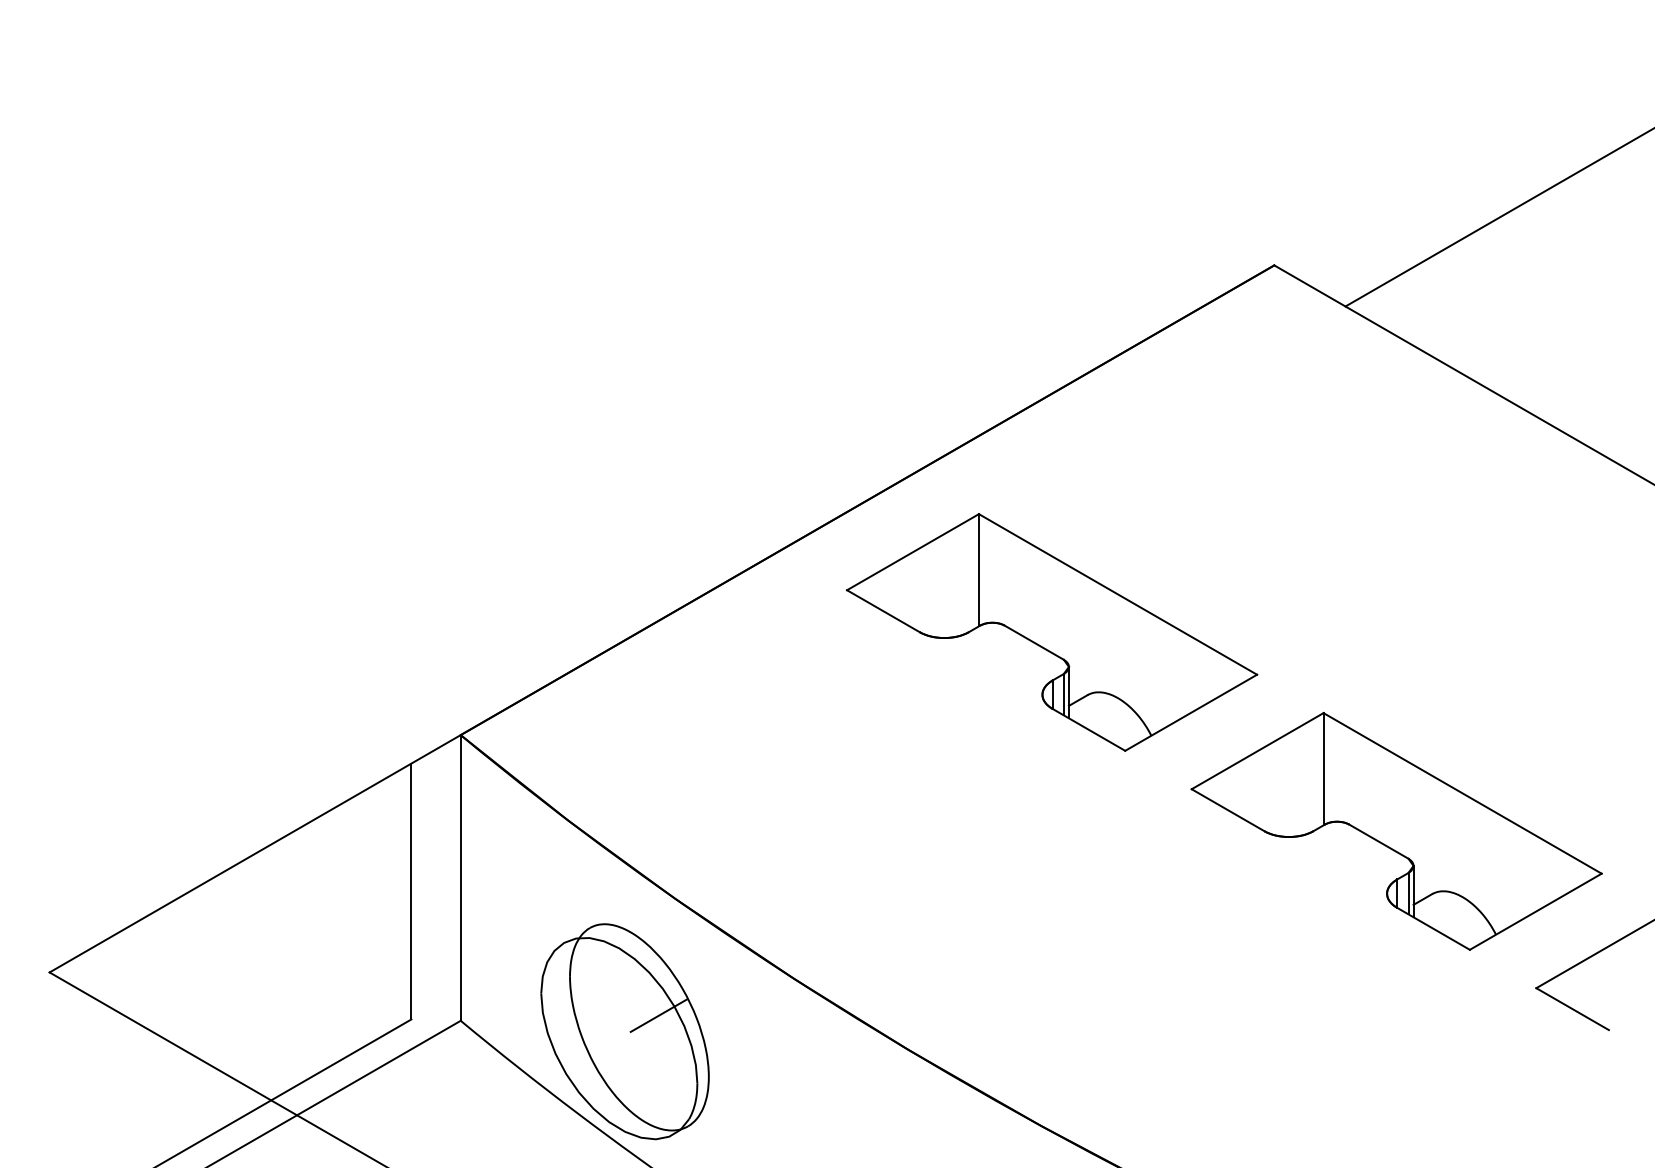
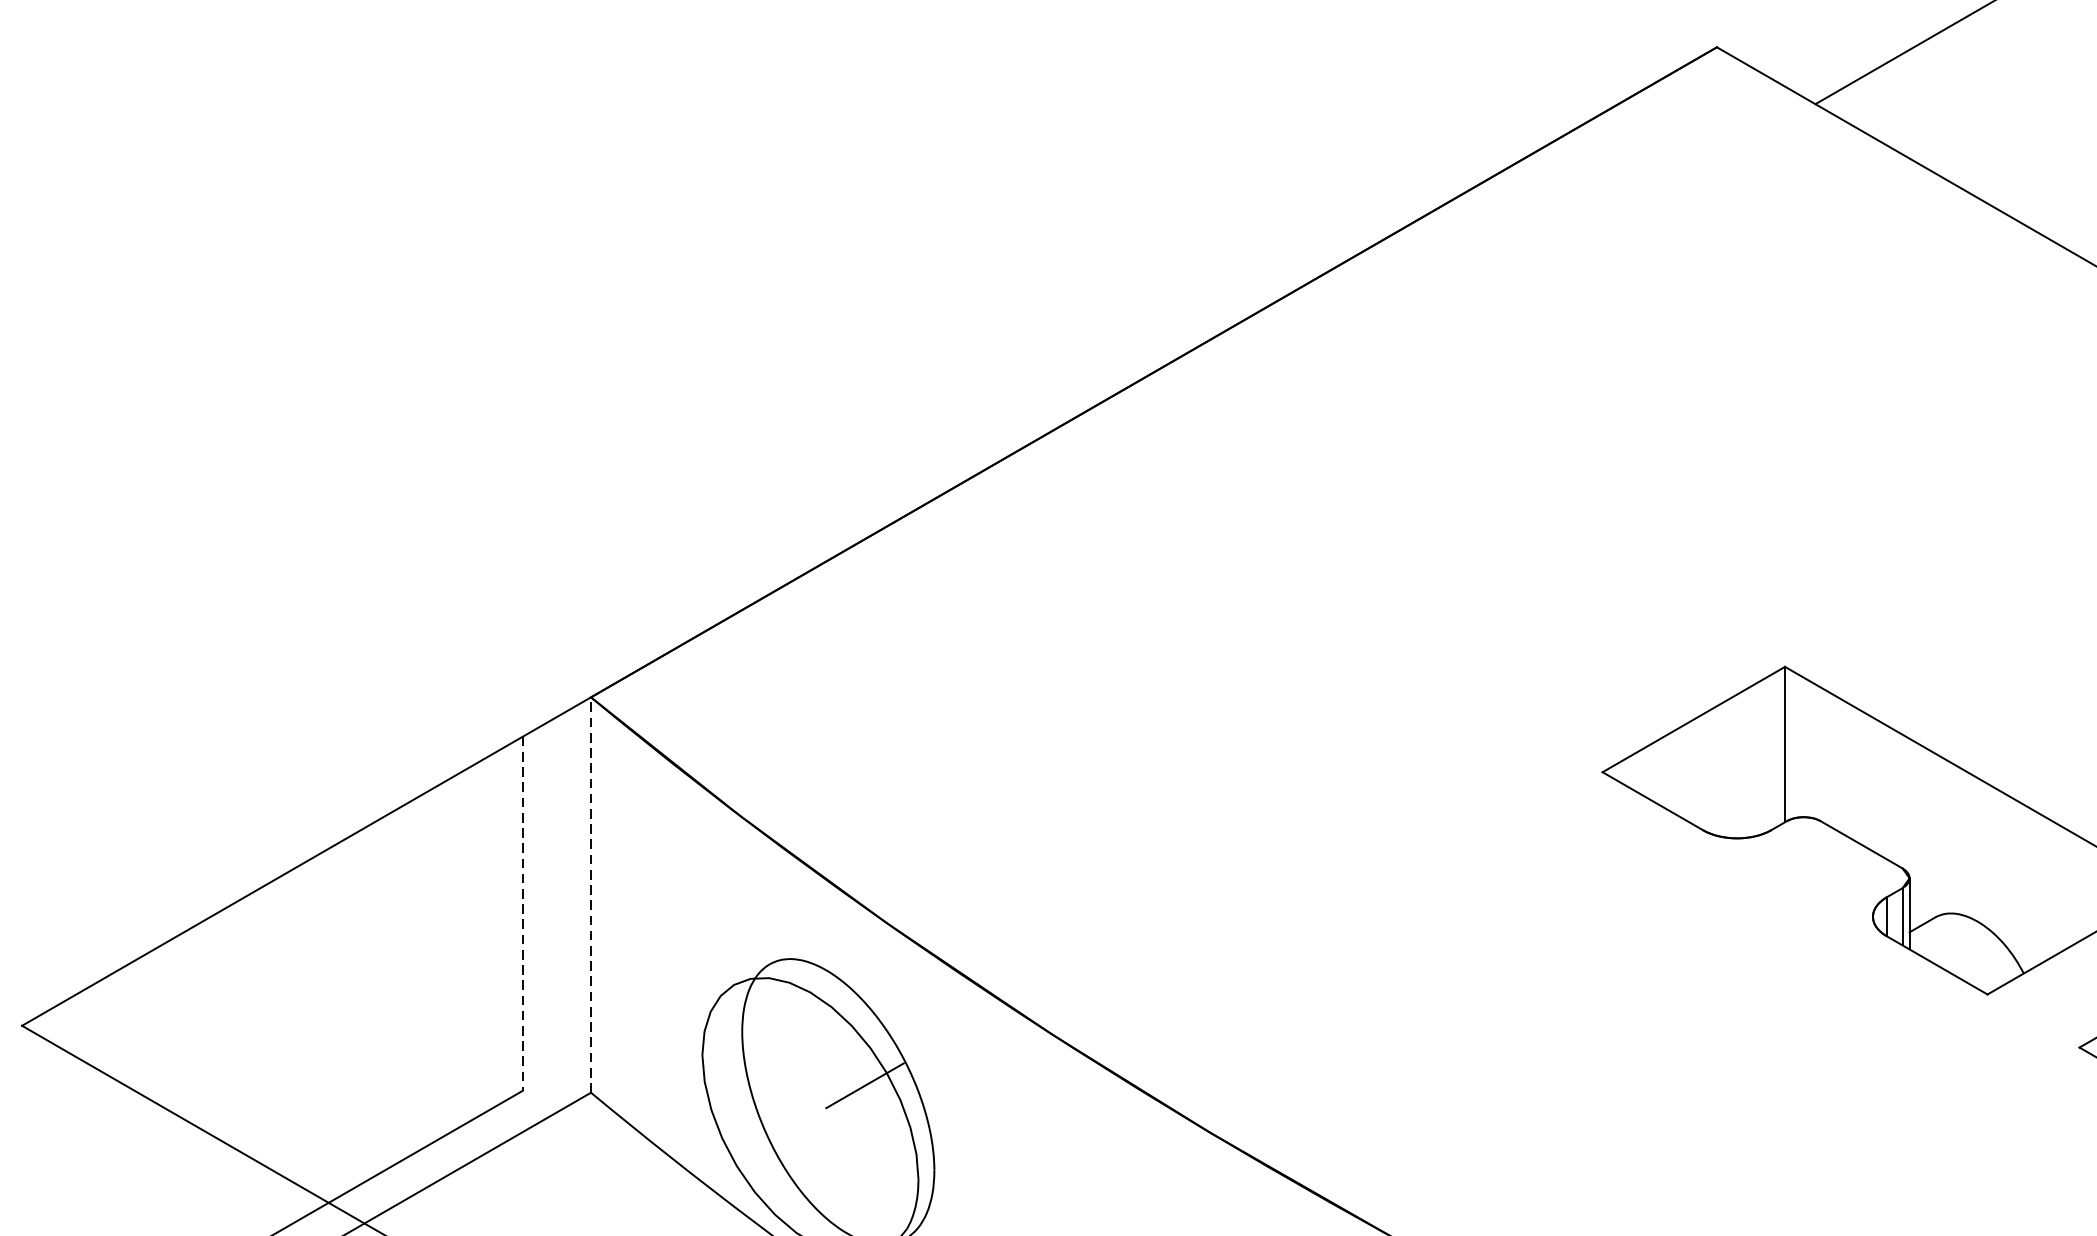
part: (1052, 632) -> (1409, 555), removed
line: (460, 877) -> (590, 894), solid -> dashed
line: (411, 891) -> (522, 913), solid -> dashed

